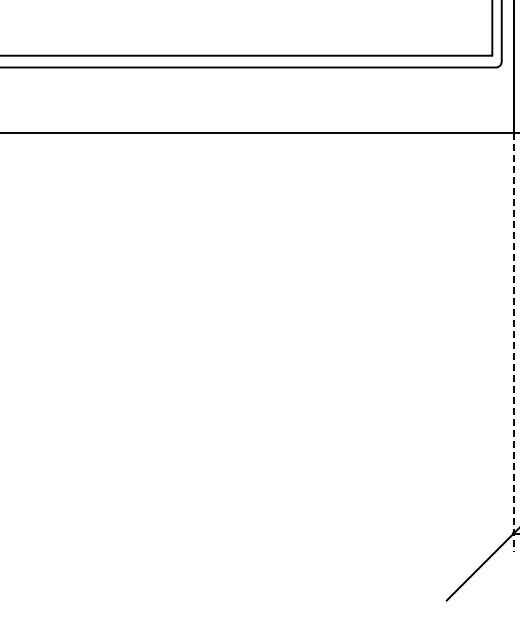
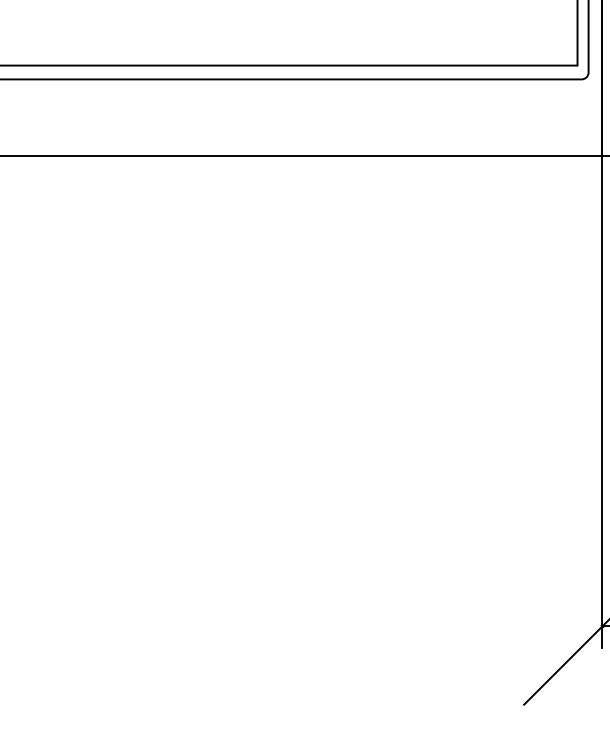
line: (513, 342) -> (602, 402), dashed -> solid

